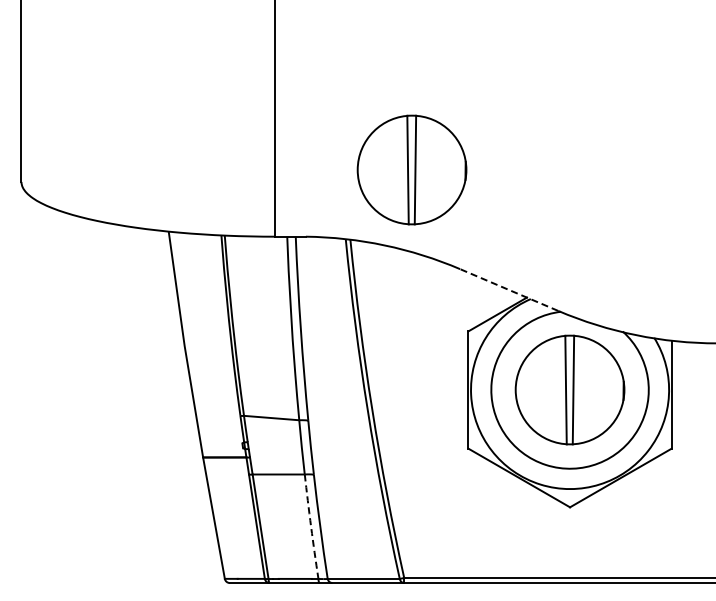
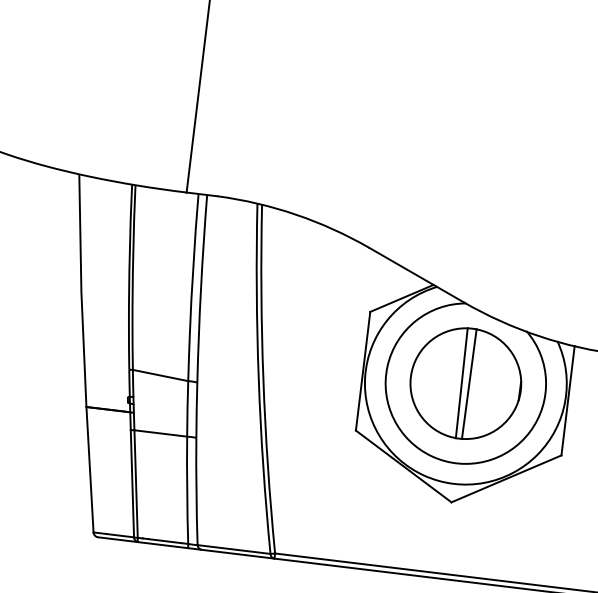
part: (411, 169) -> (332, 141), removed
line: (508, 289) -> (415, 274), dashed -> solid
arc: (311, 526) -> (187, 490), dashed -> solid

